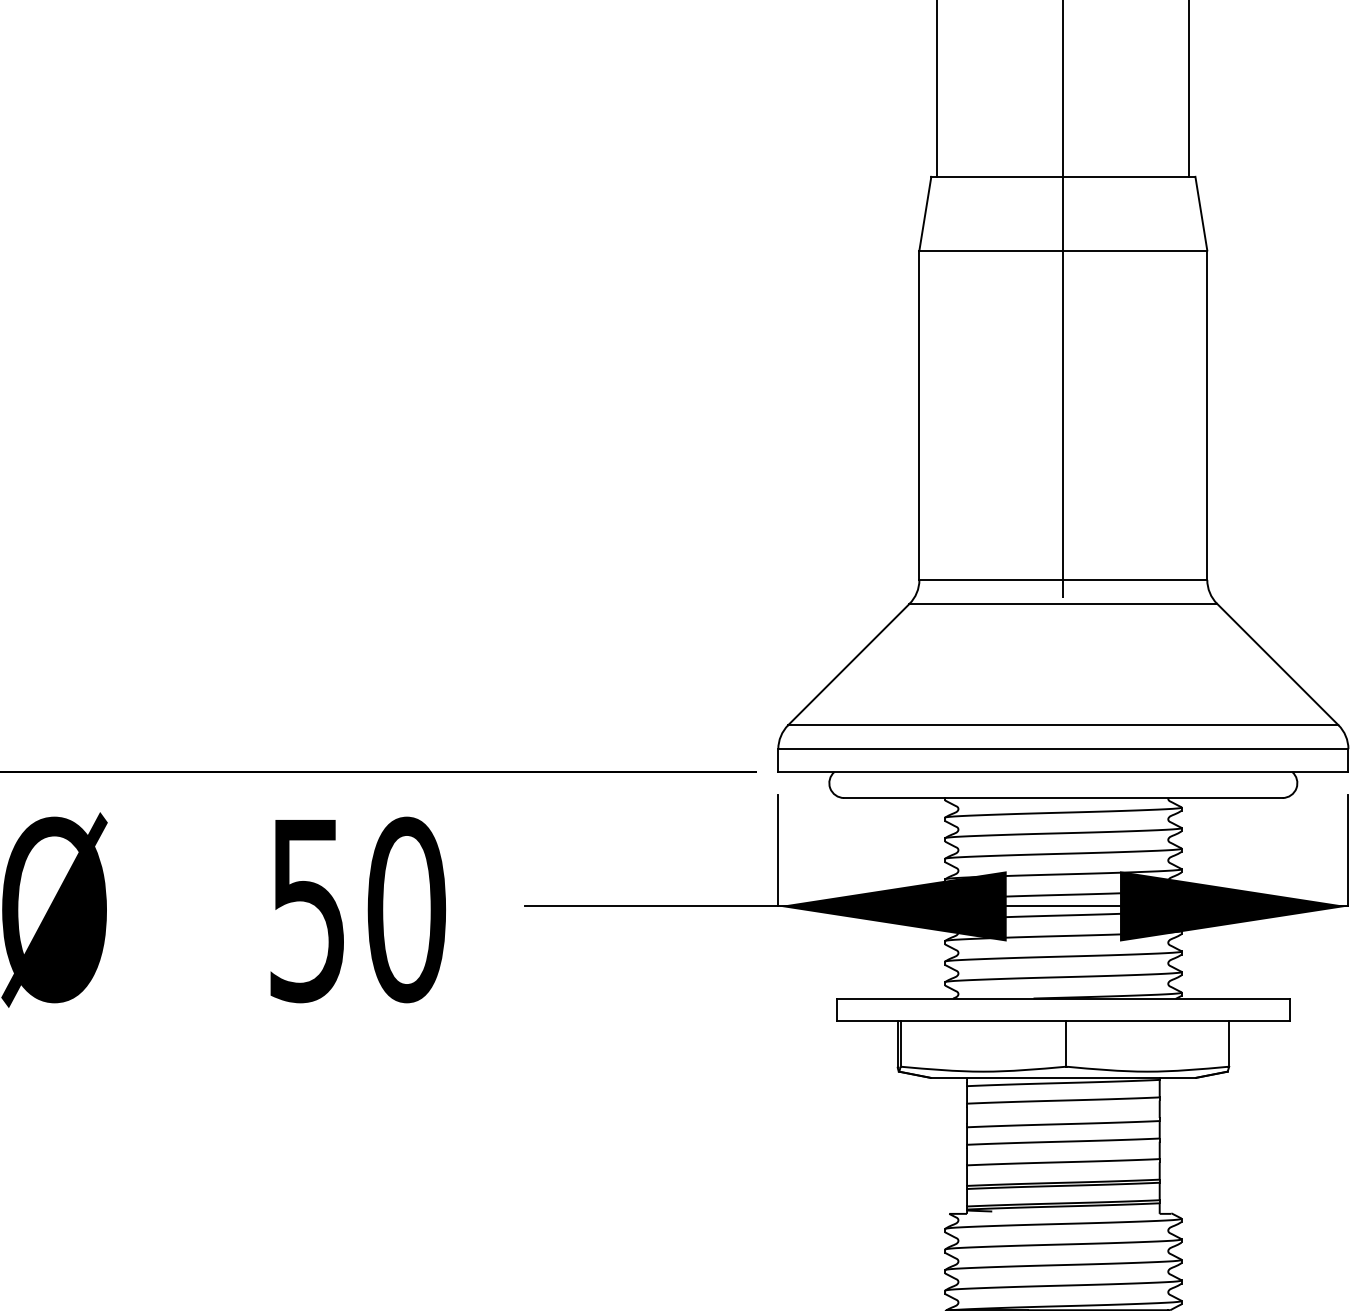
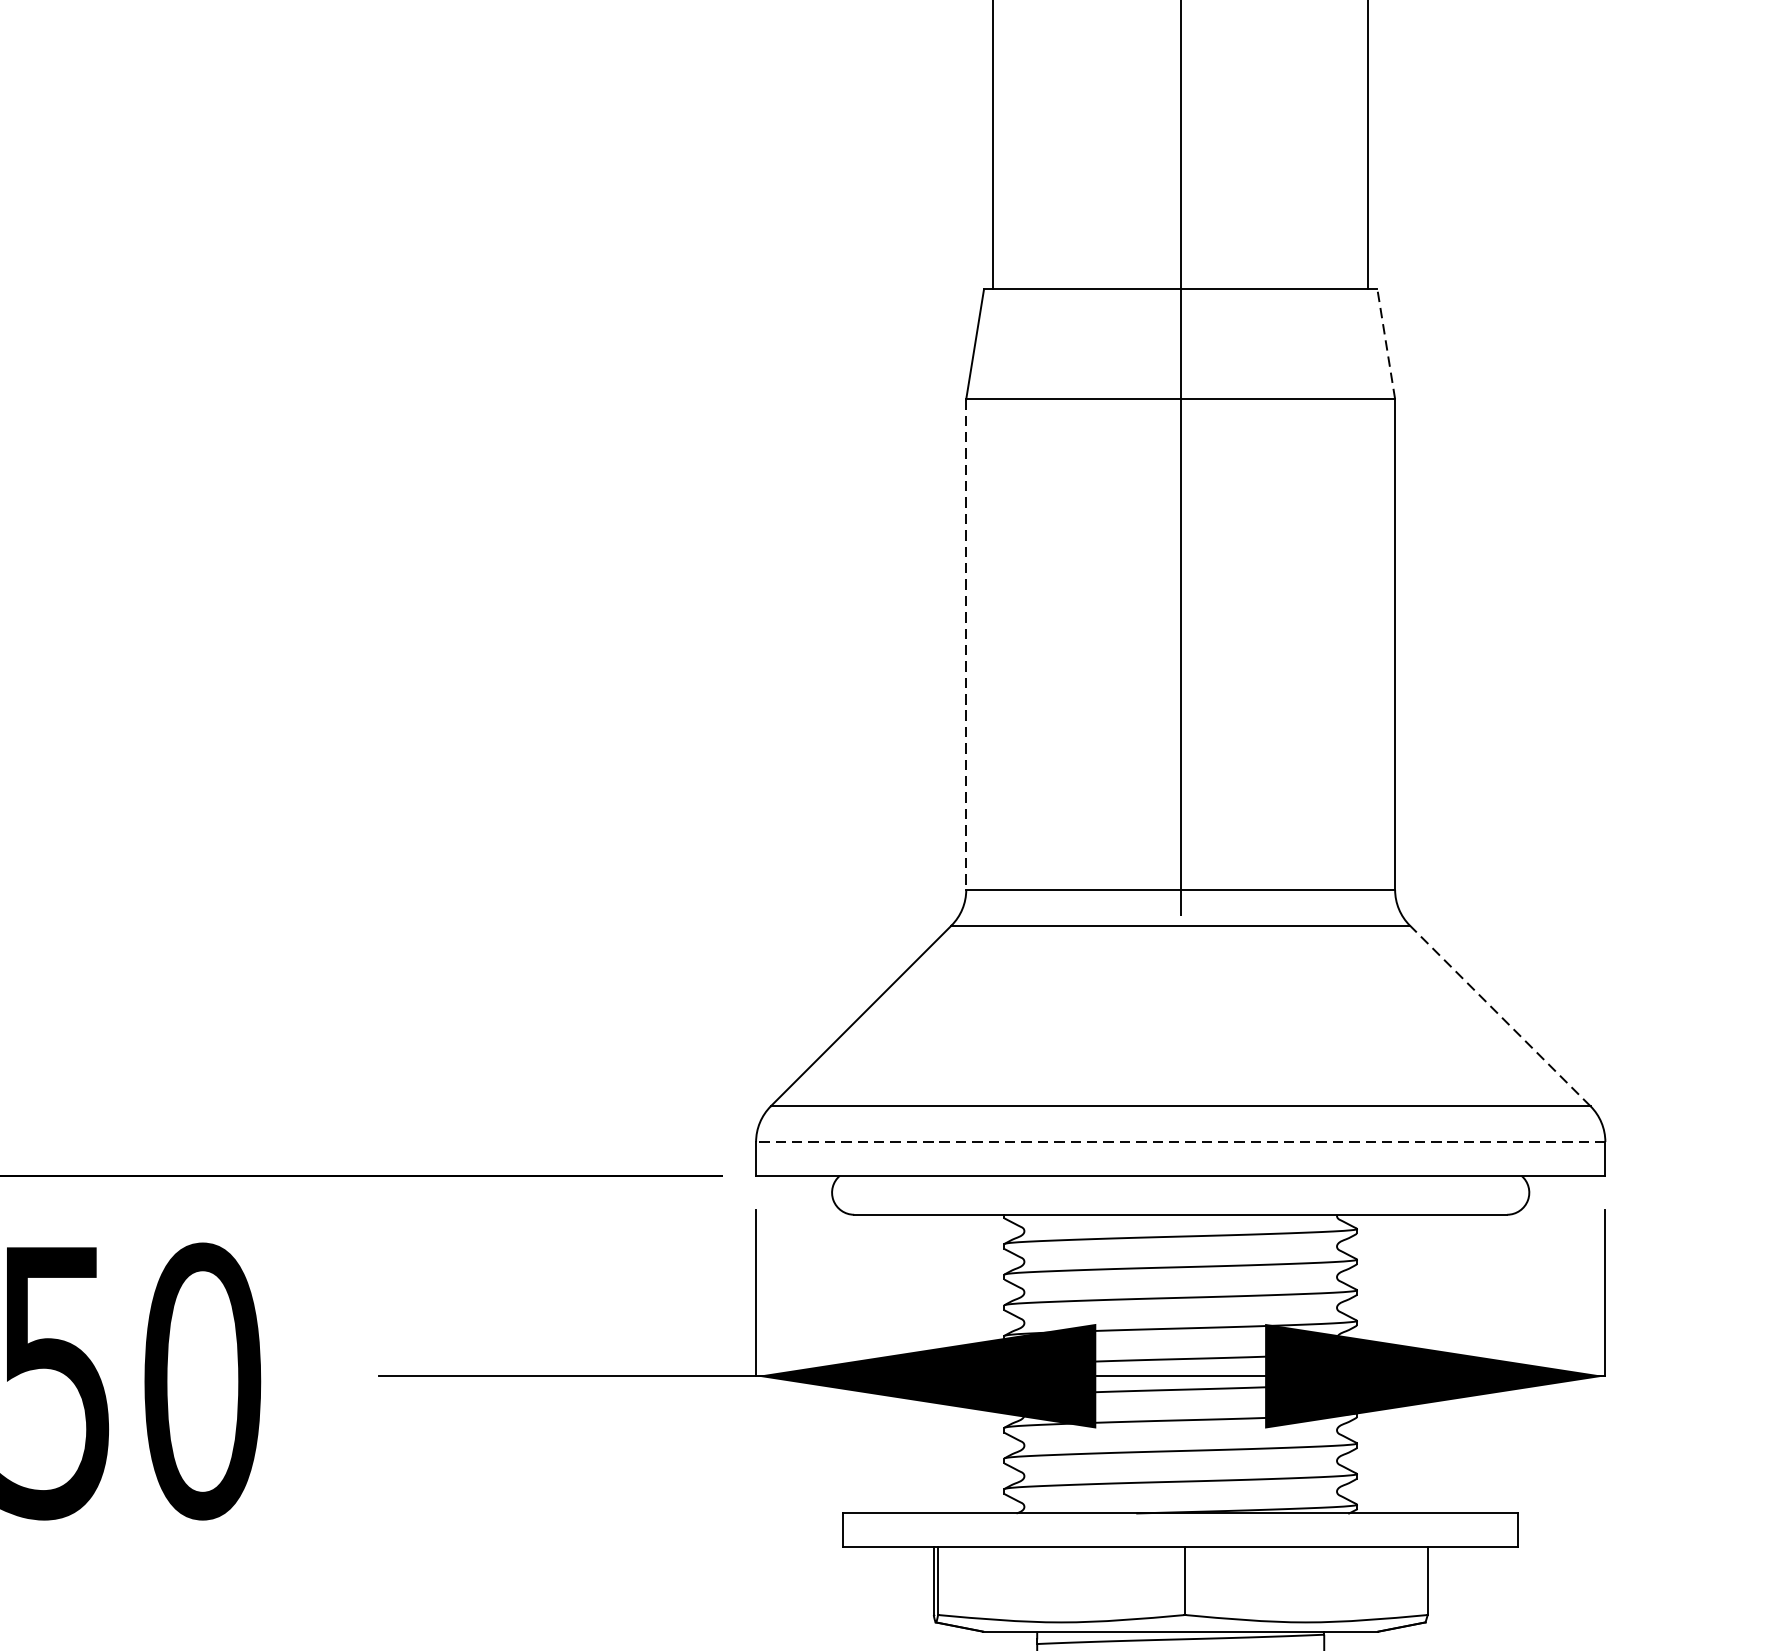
line: (1201, 213) -> (1386, 343), solid -> dashed
line: (919, 415) -> (966, 644), solid -> dashed
line: (1277, 664) -> (1499, 1015), solid -> dashed
line: (1062, 749) -> (1179, 1142), solid -> dashed

